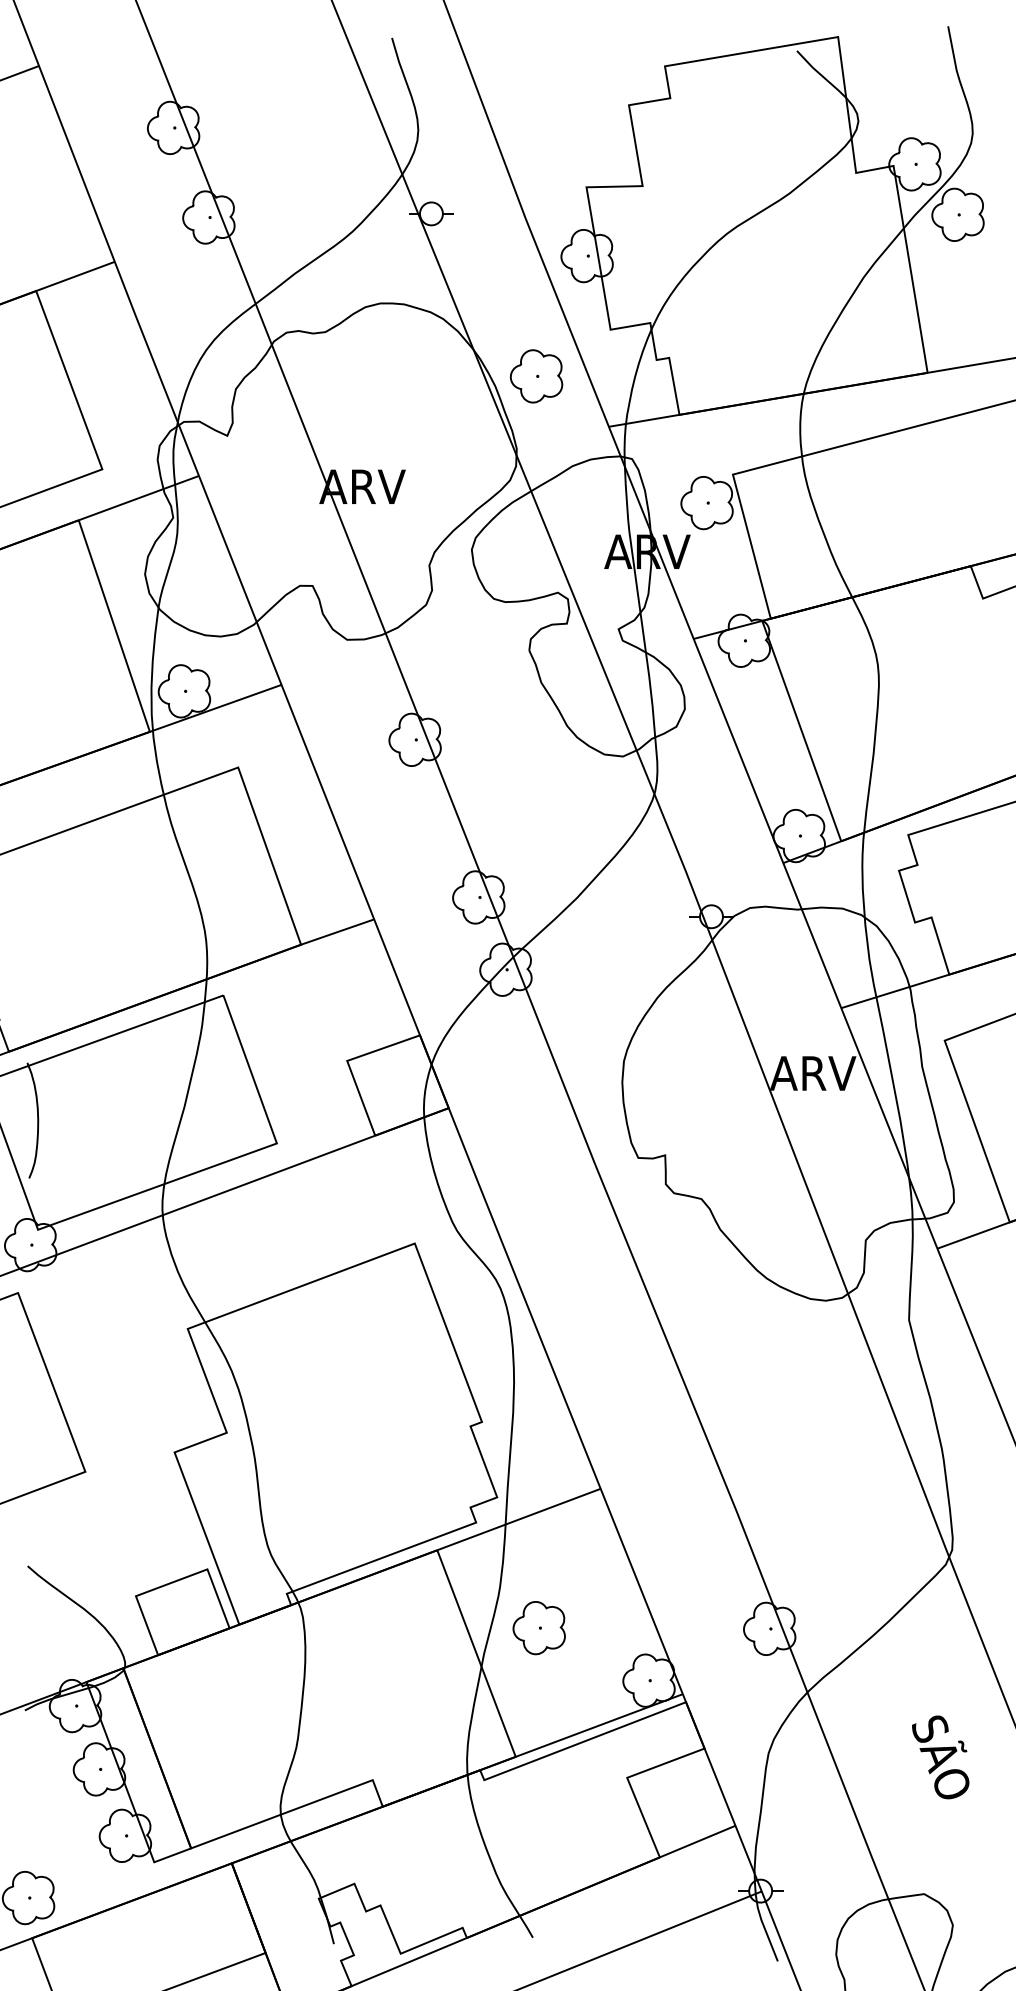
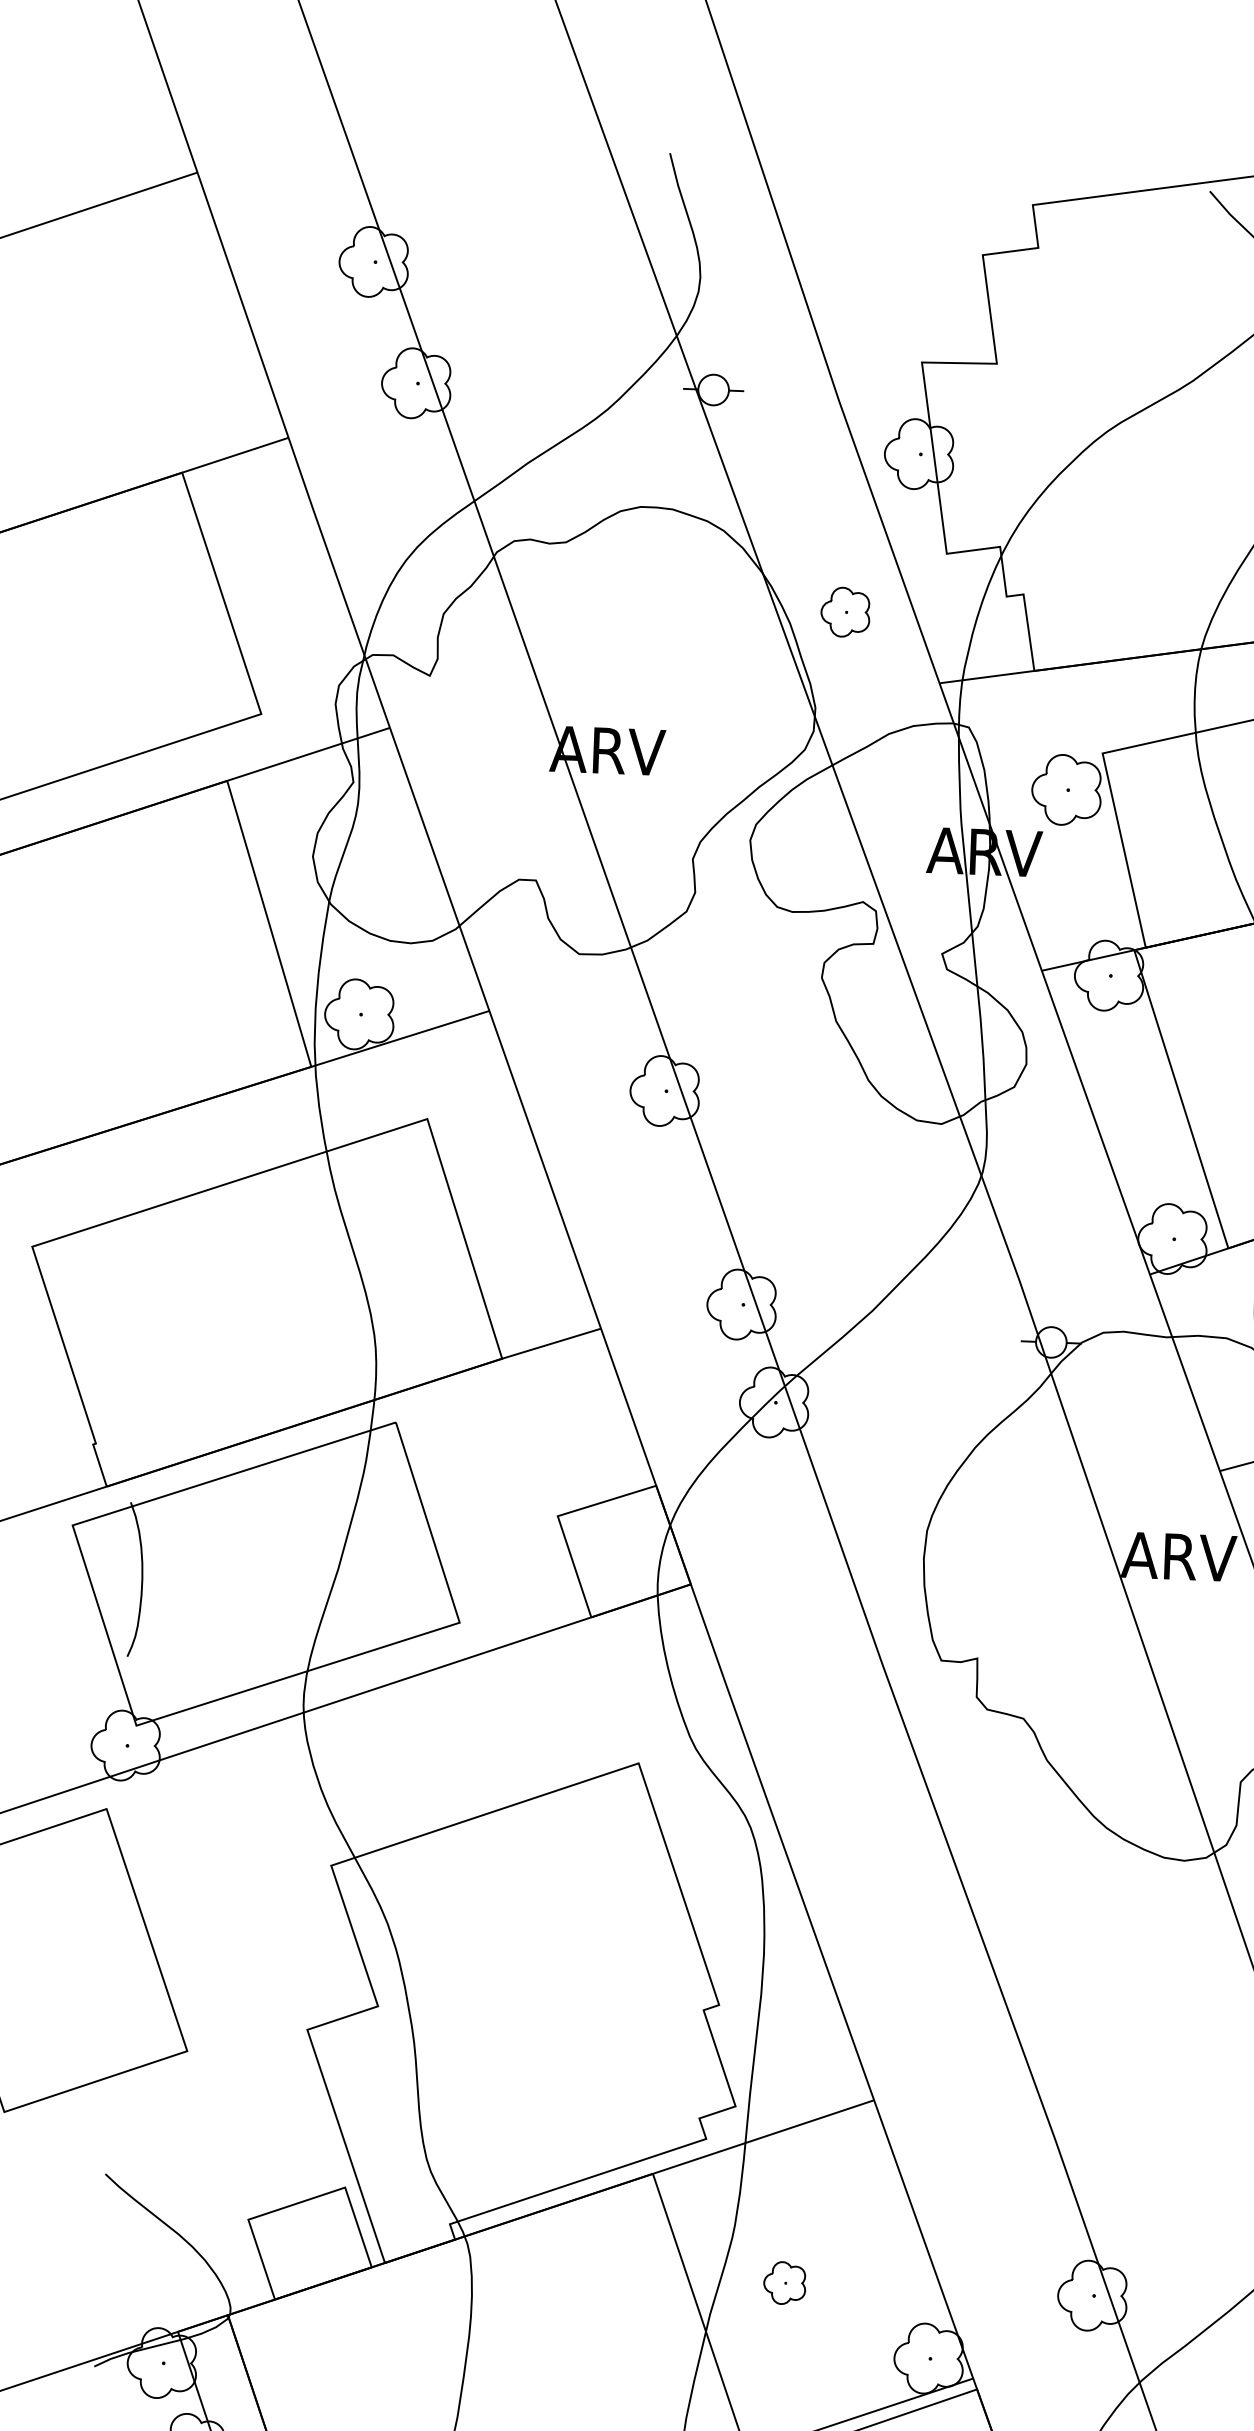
part: (536, 376) -> (845, 612), size x0.7
part: (538, 1628) -> (783, 2283), size x0.6

